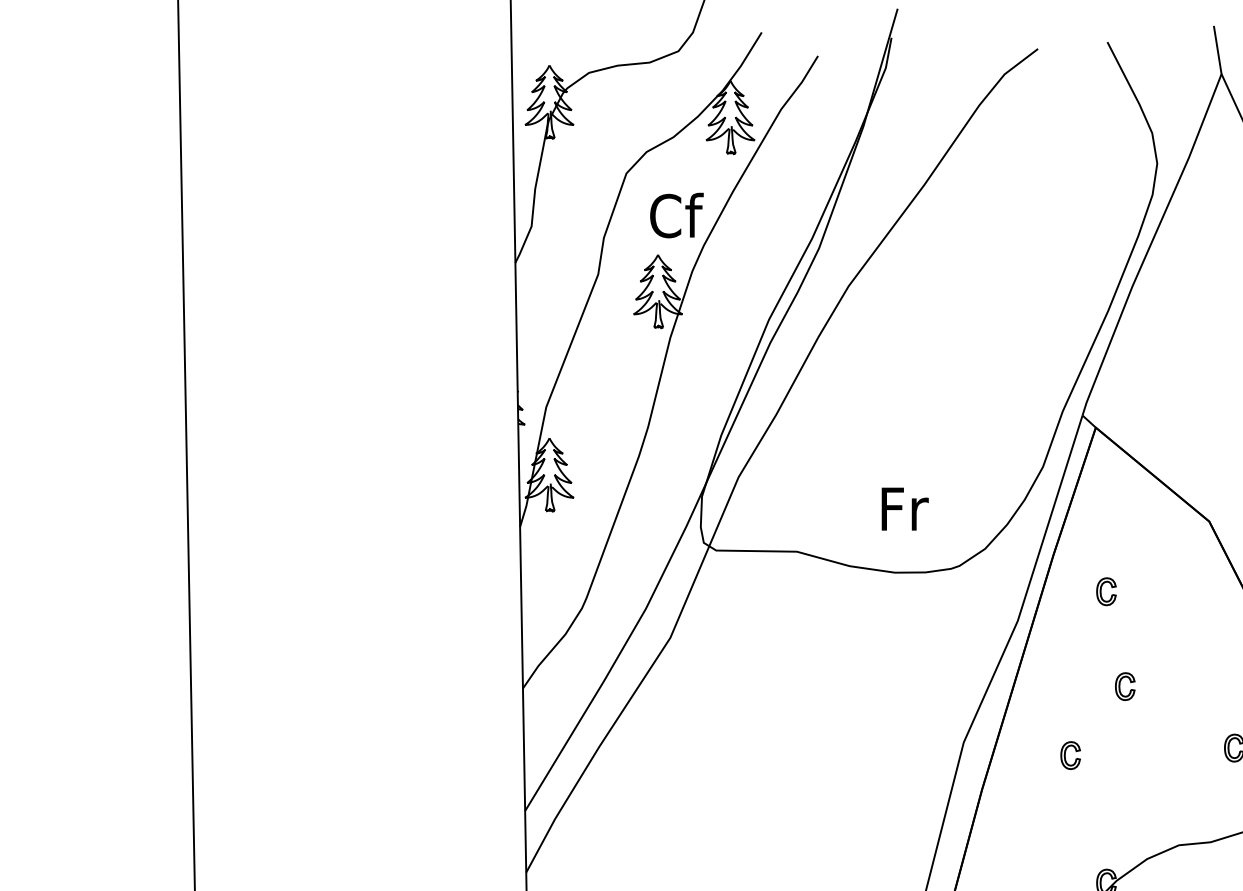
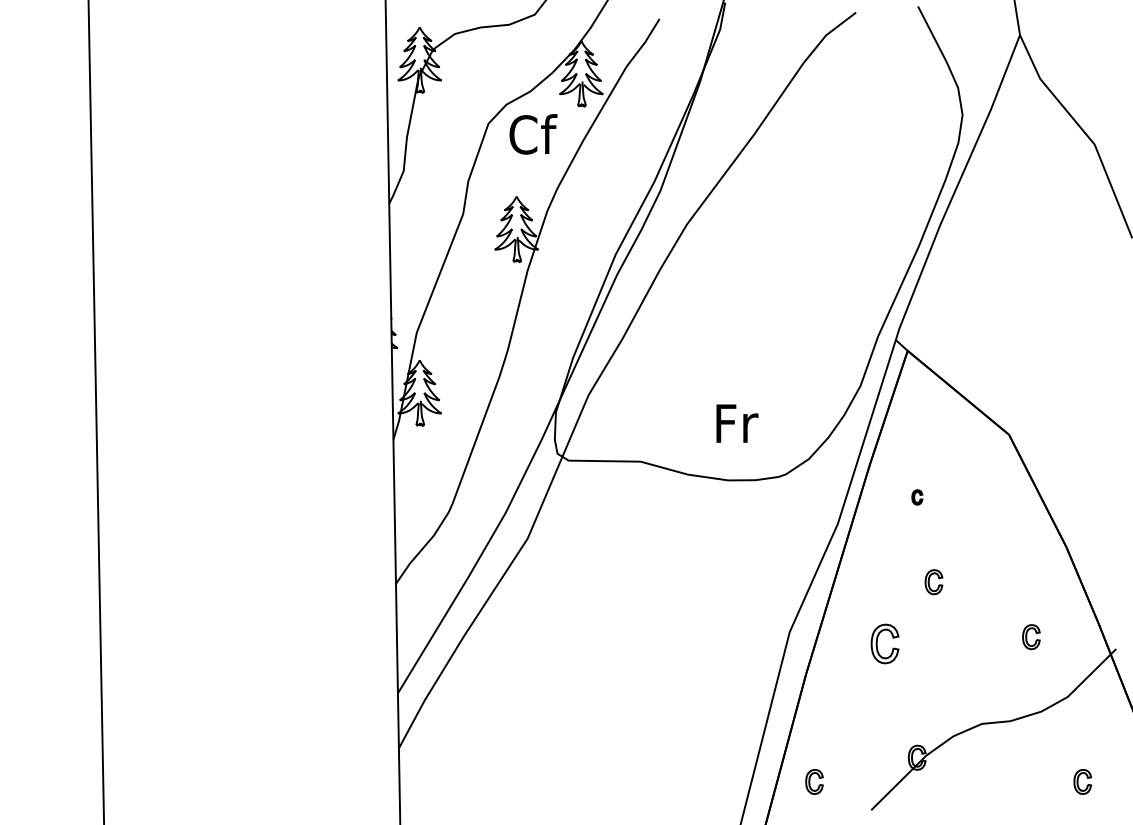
text: (676, 215) -> (533, 134), moved
part: (1106, 591) -> (917, 497), size x0.6
part: (1070, 755) -> (885, 643), size x1.6

